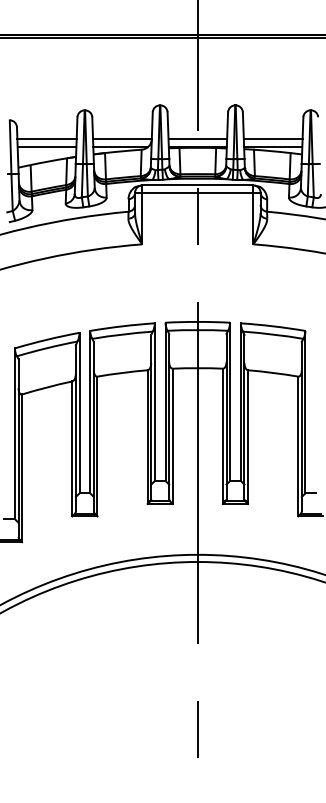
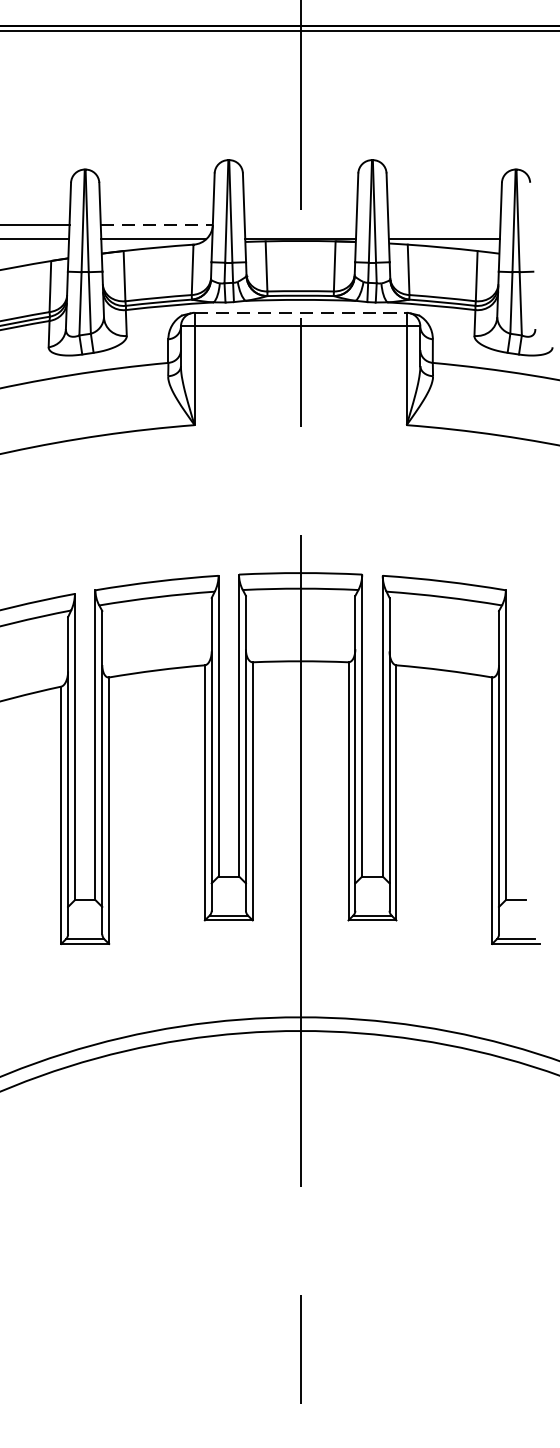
line: (122, 139) -> (156, 225), solid -> dashed
line: (197, 139) -> (299, 225), removed
line: (272, 139) -> (443, 225), removed
line: (197, 185) -> (299, 312), solid -> dashed

